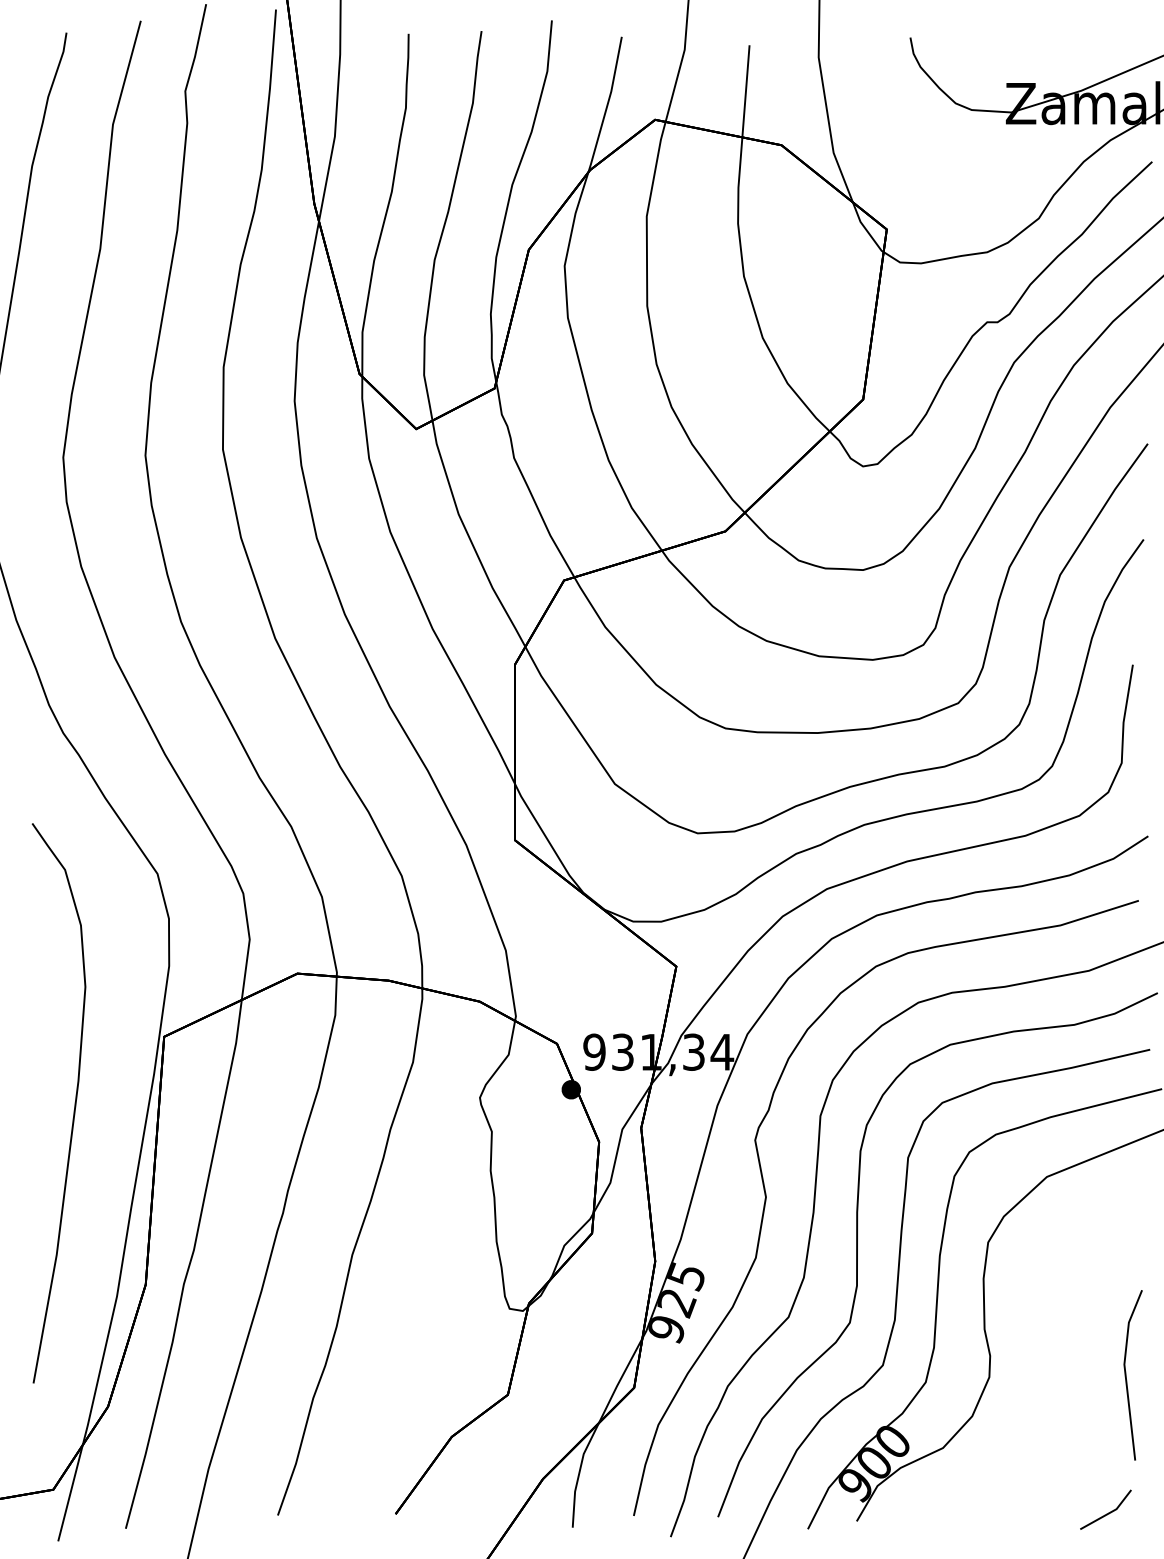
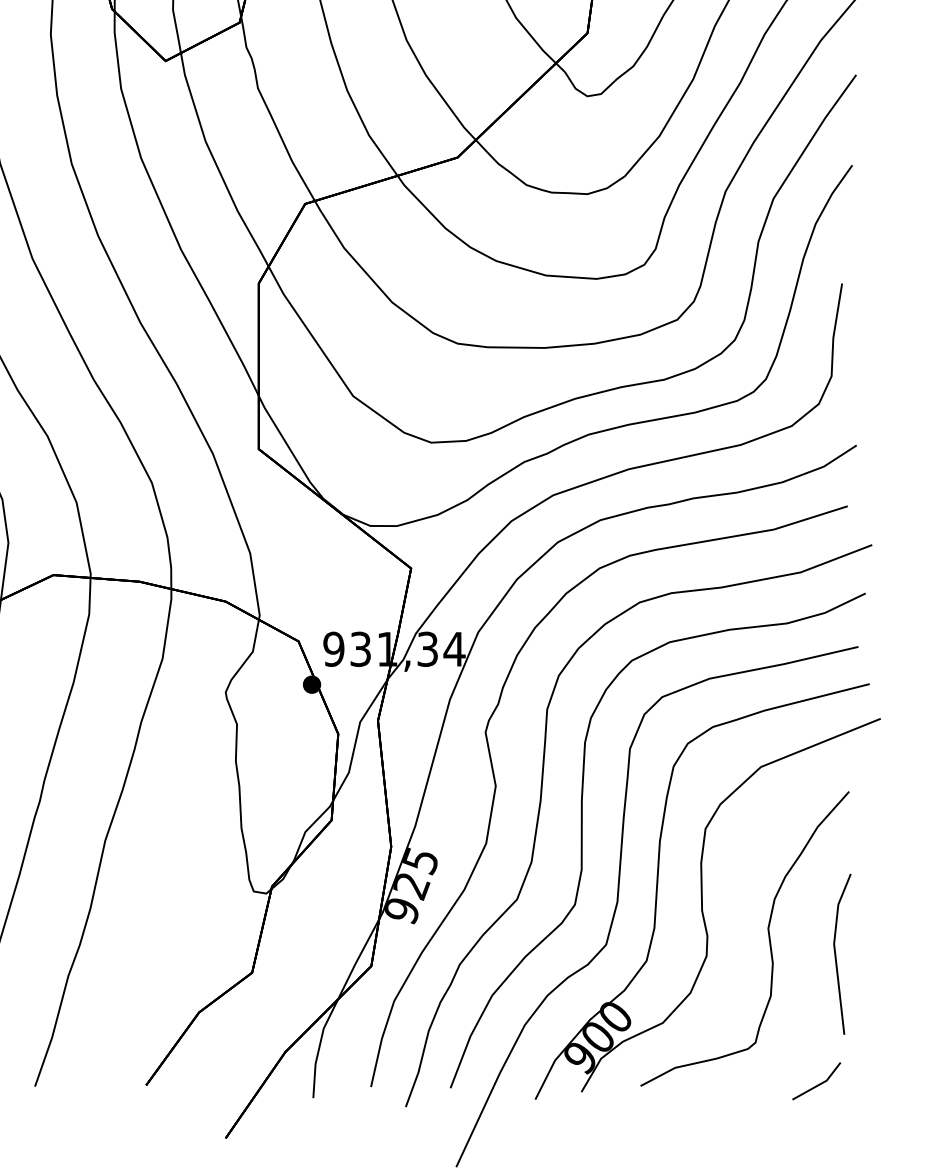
part: (1054, 1356) -> (768, 936), added

